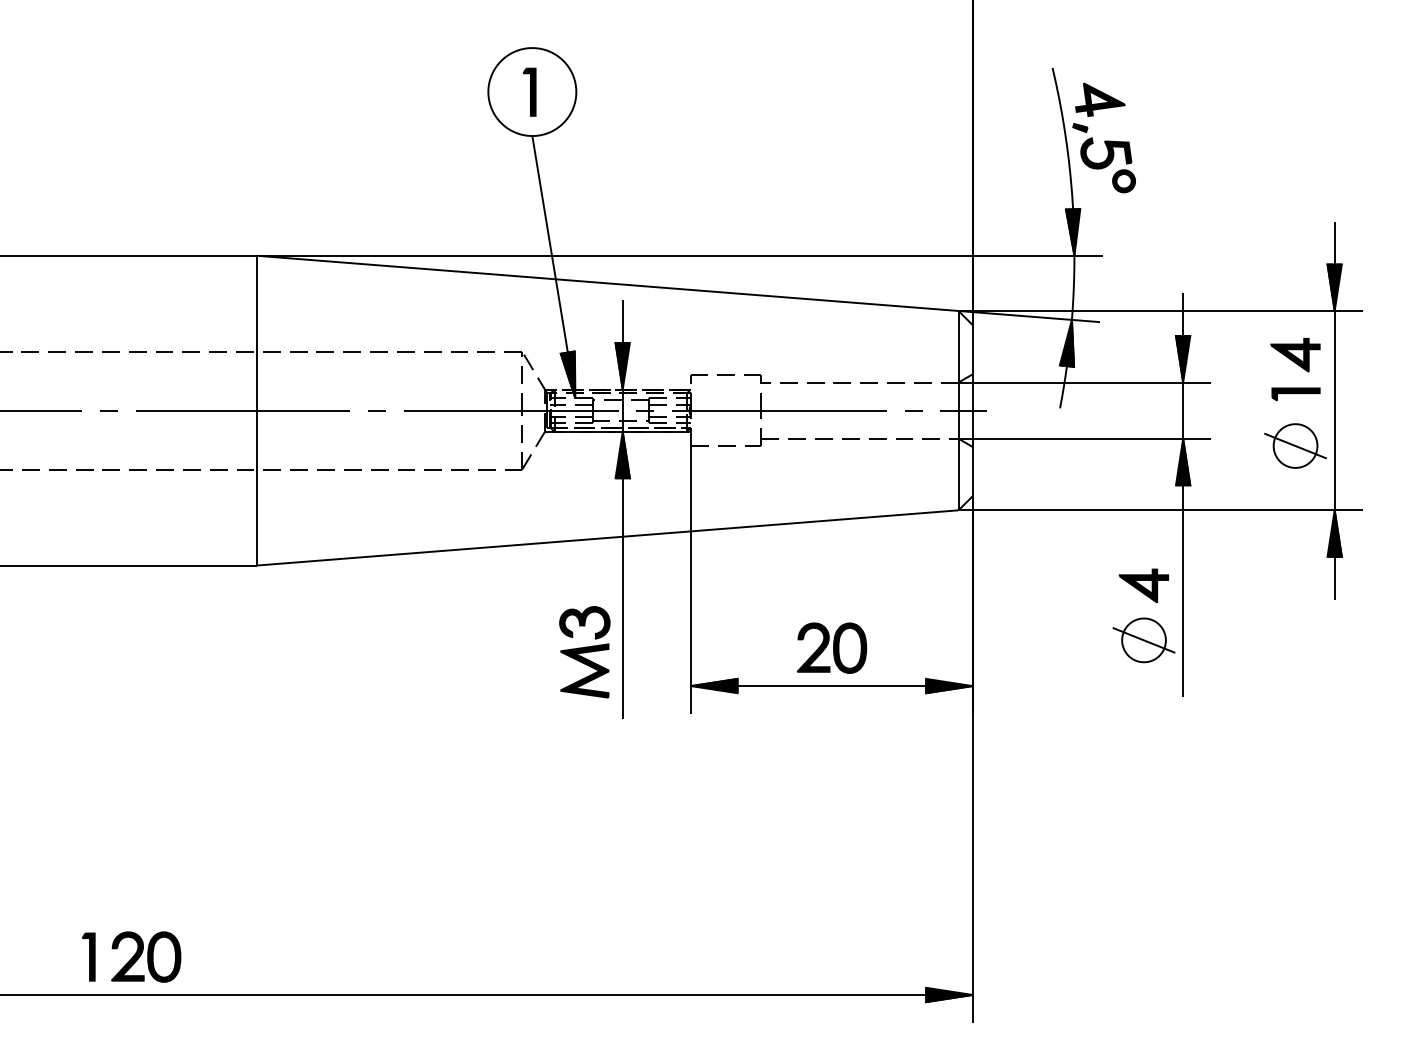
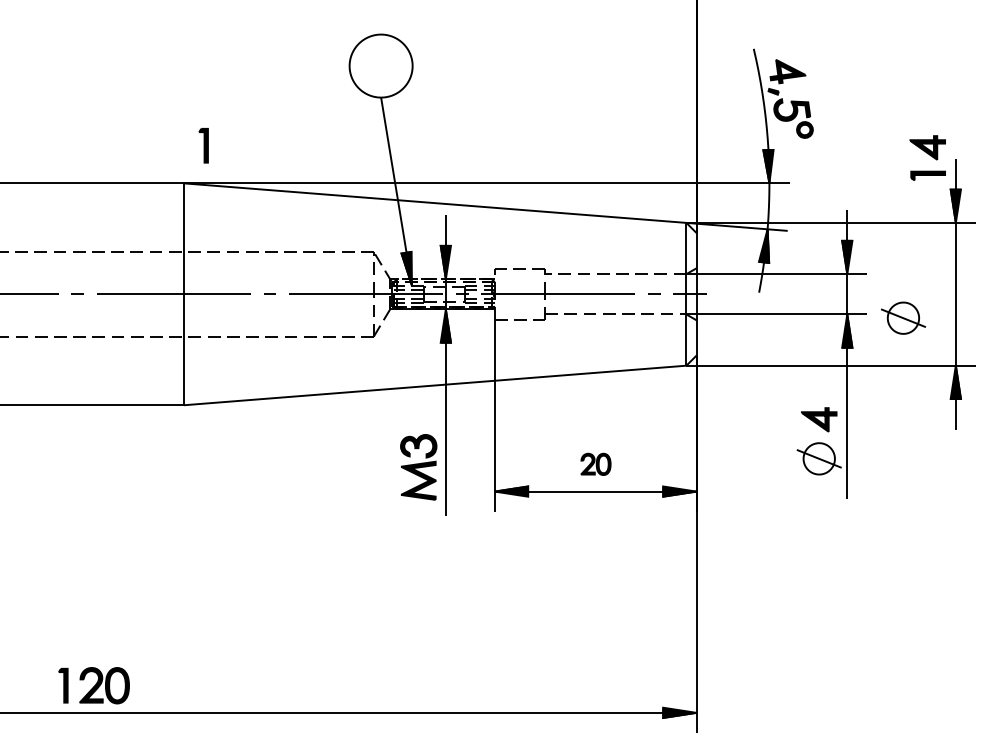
part: (529, 91) -> (203, 145), moved
part: (1295, 369) -> (927, 158), moved
part: (1295, 445) -> (903, 317), moved
part: (832, 647) -> (596, 463), size x0.6

